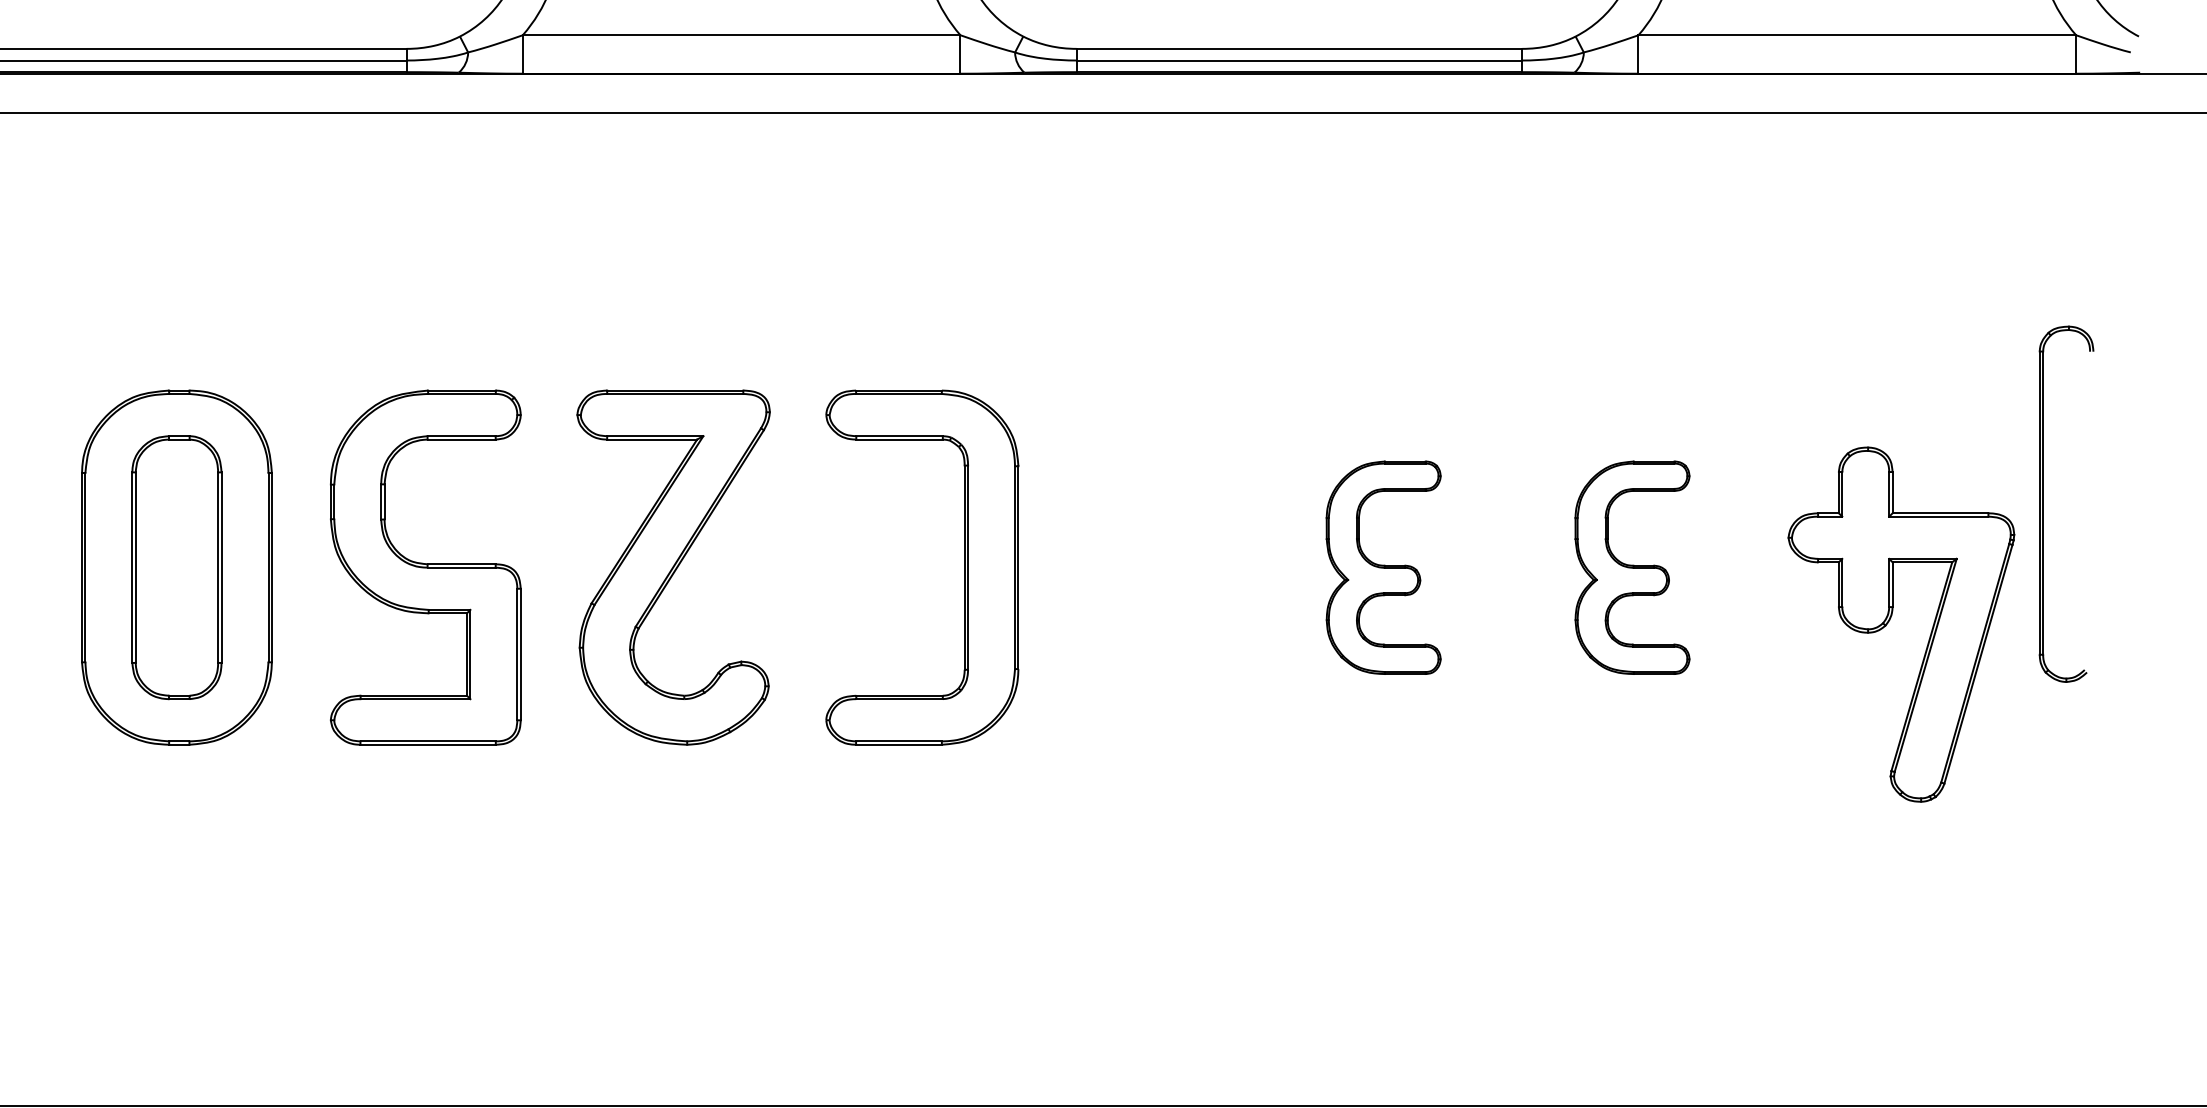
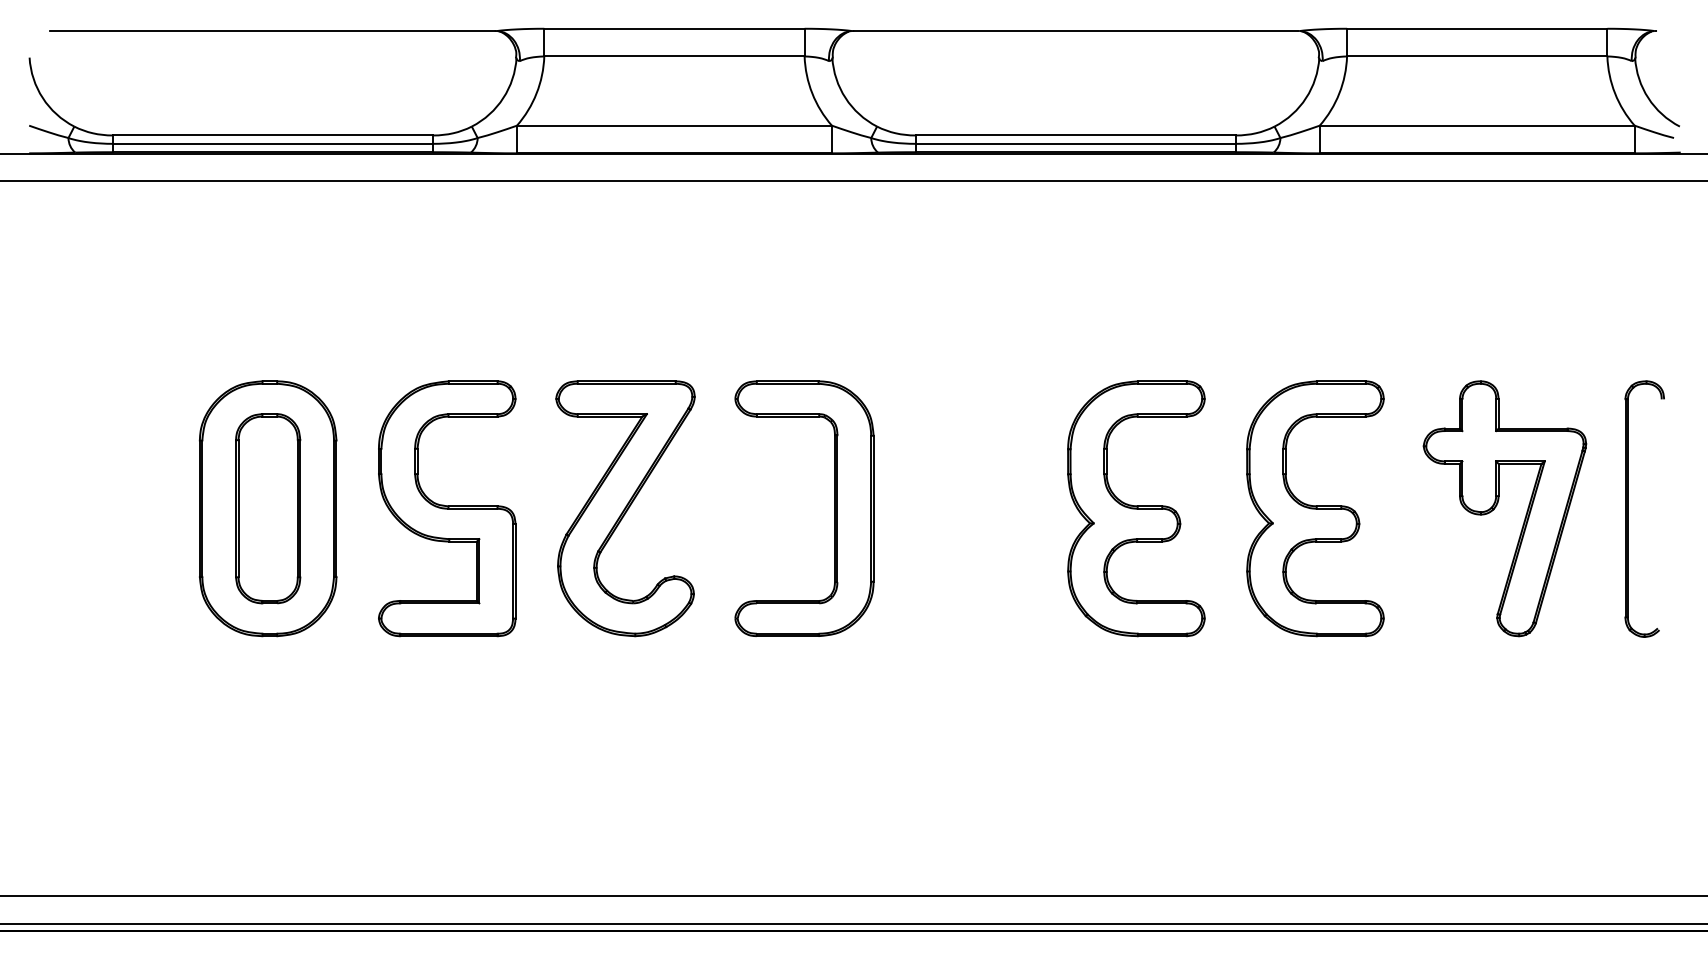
part: (2043, 503) -> (1628, 508), moved
part: (1383, 567) -> (1136, 508), size x1.67
part: (1632, 567) -> (1315, 508), size x1.67
part: (1891, 620) -> (1497, 505), moved

